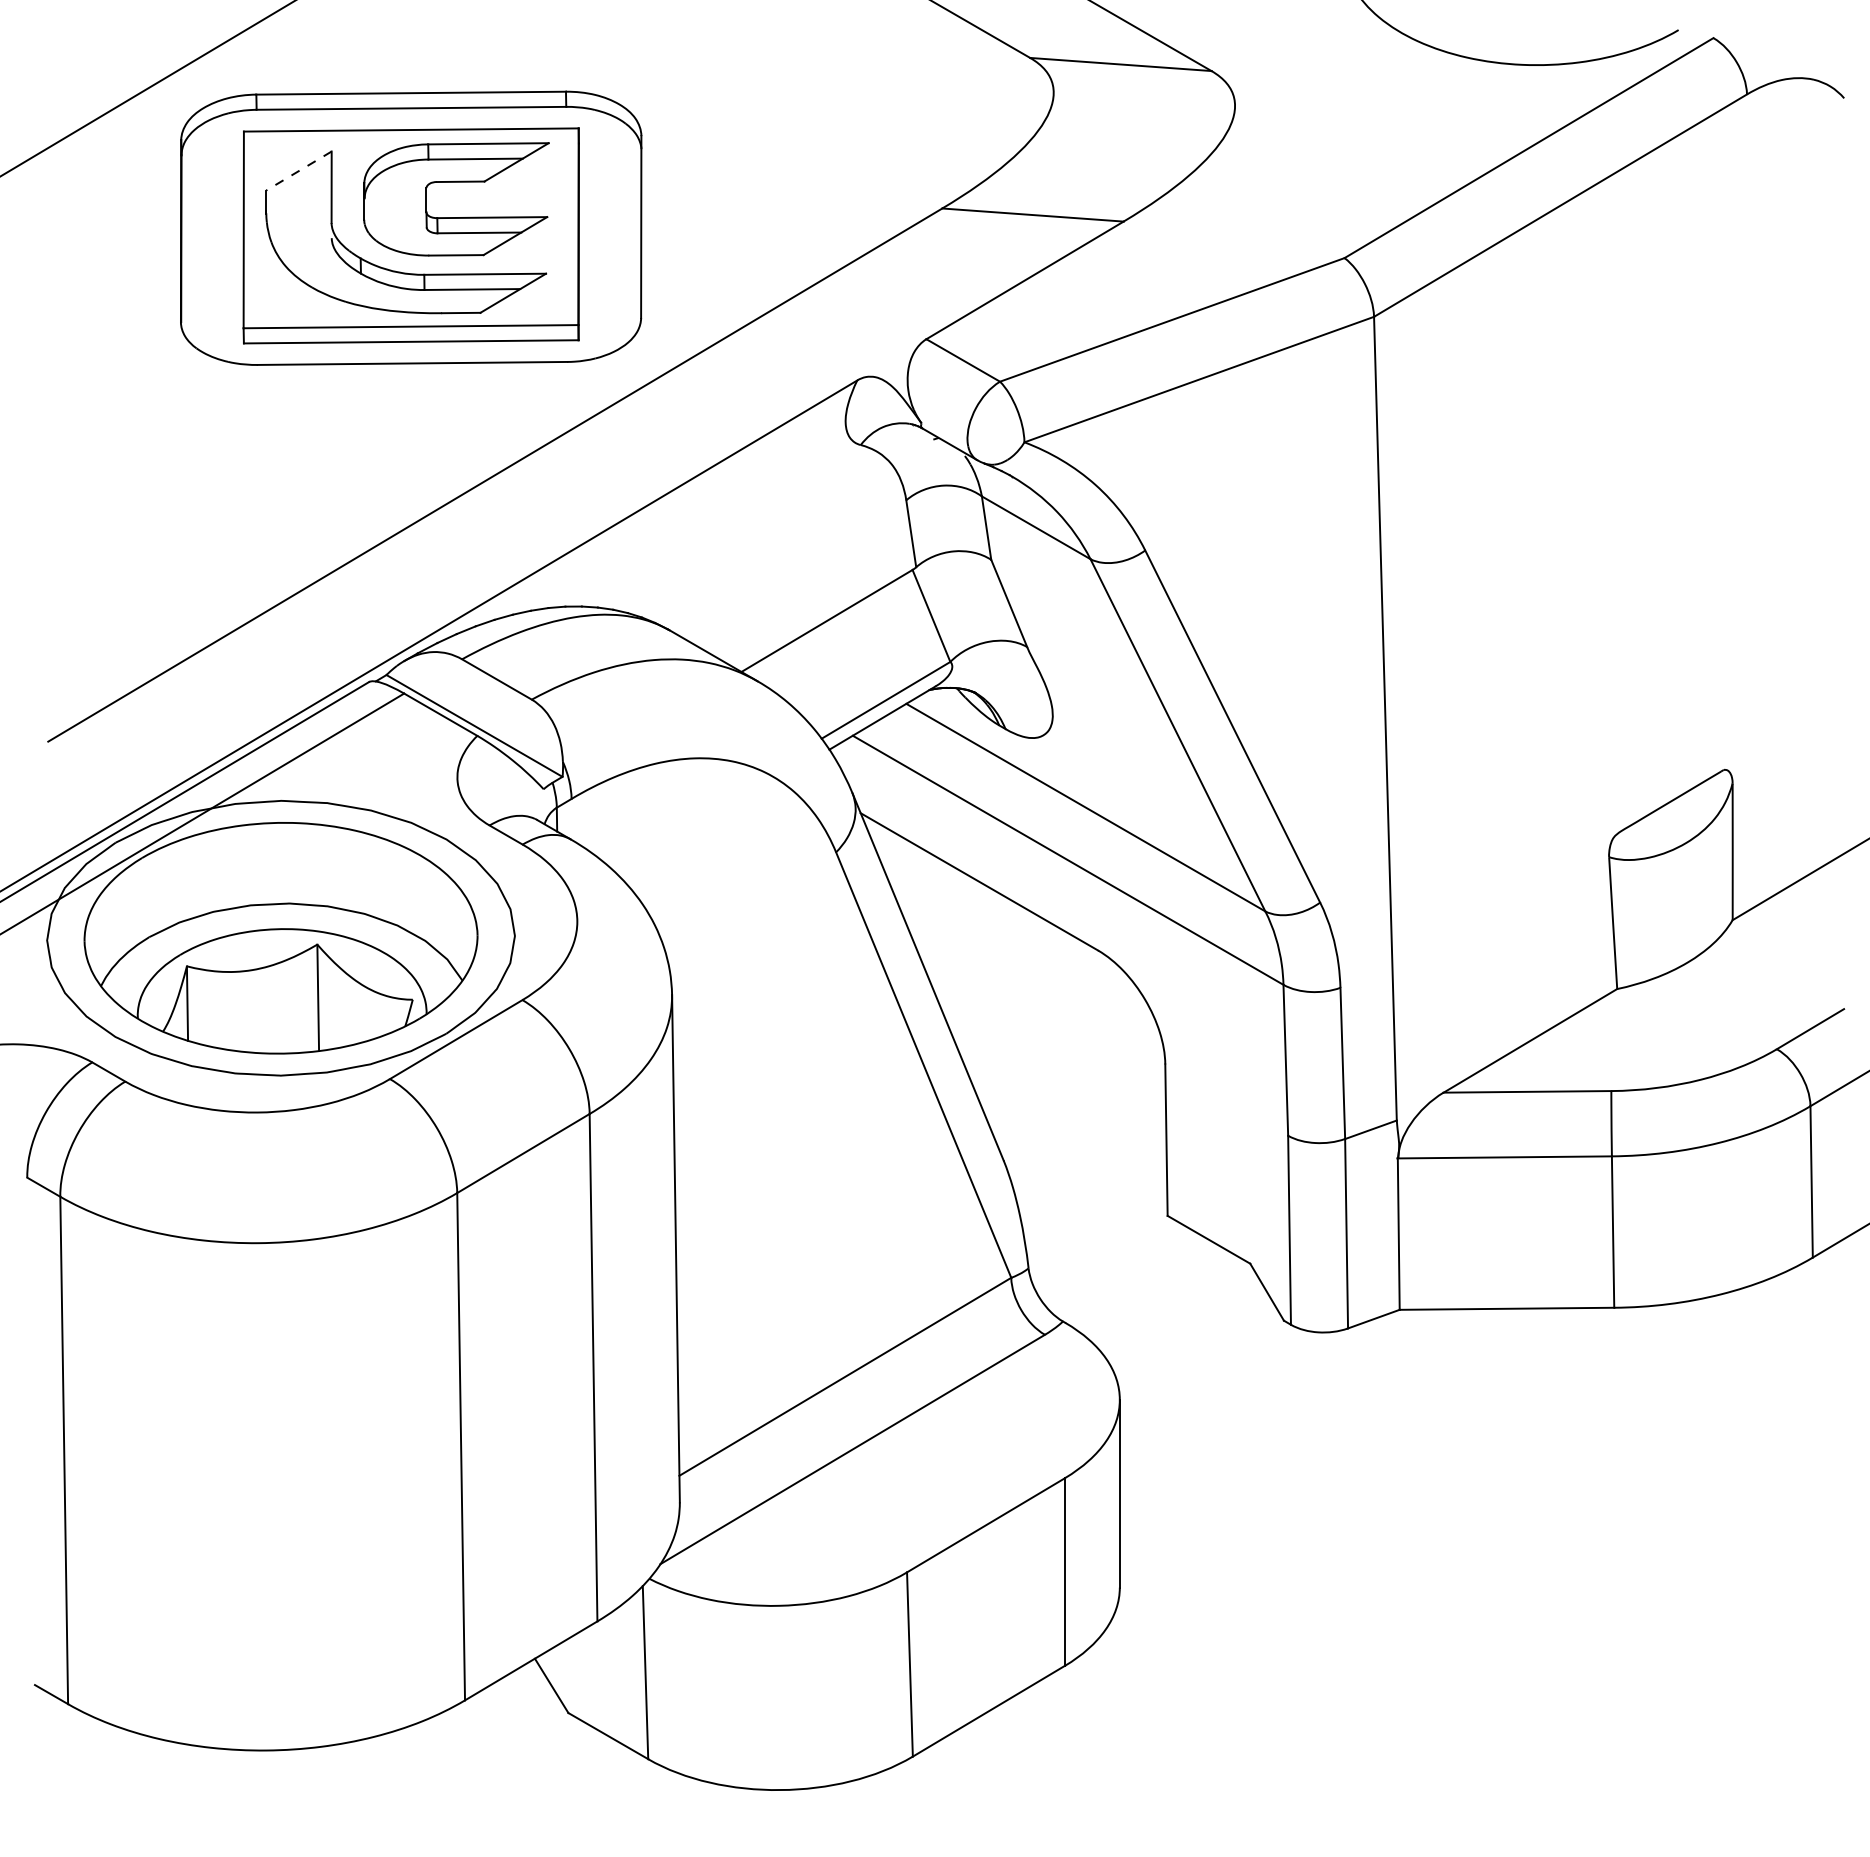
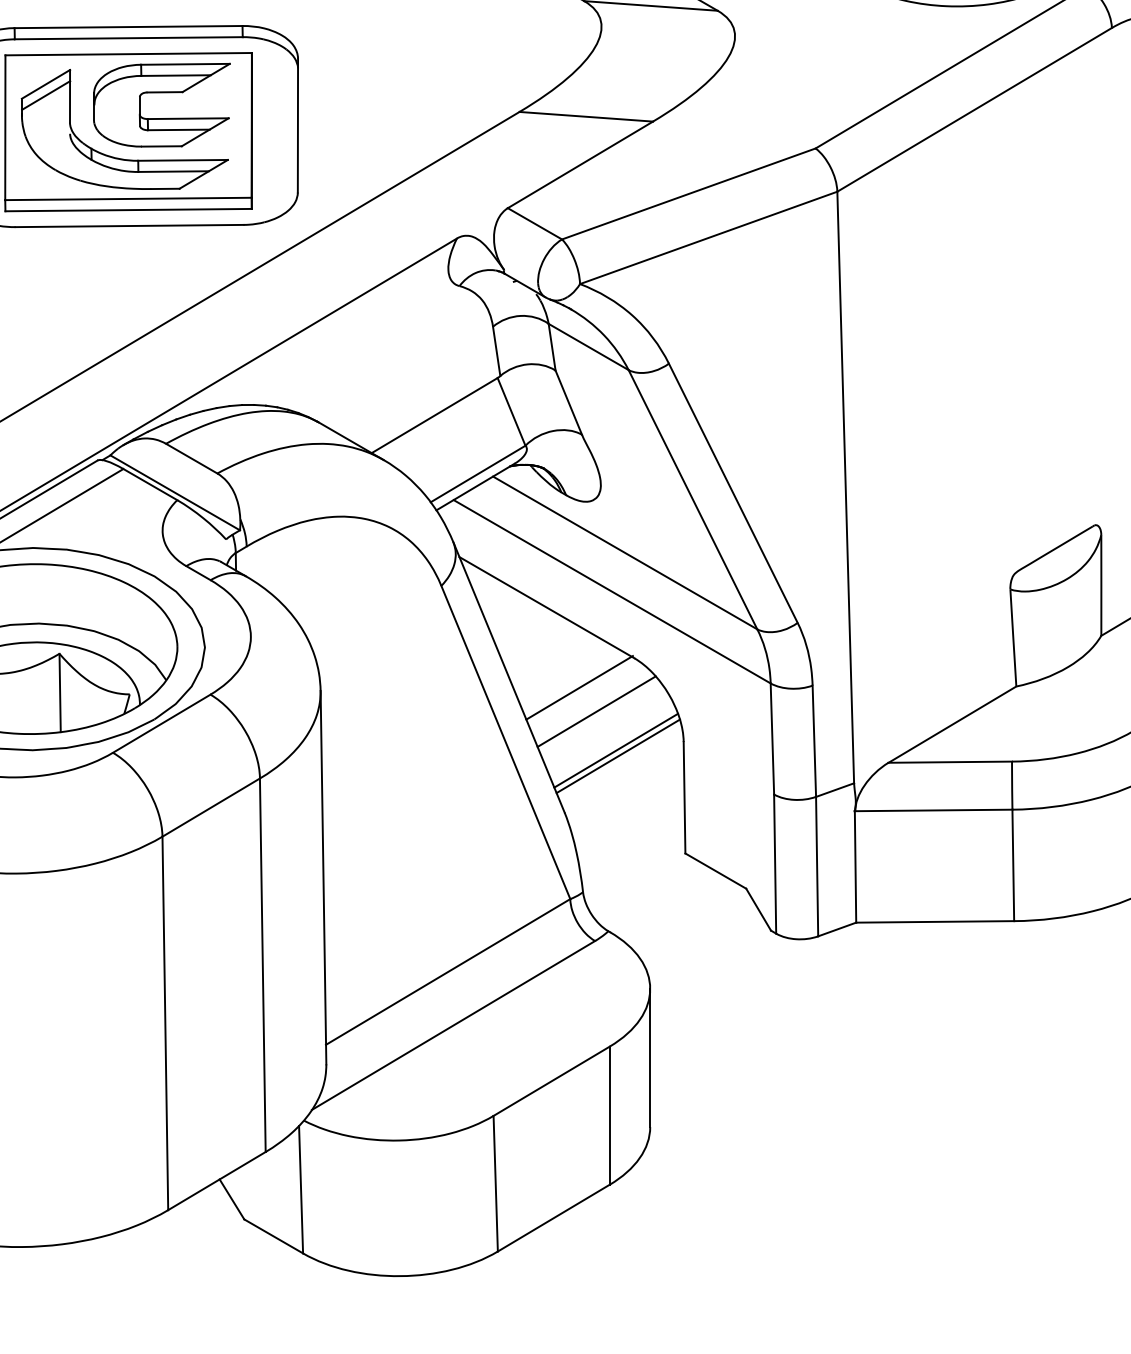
line: (298, 171) -> (45, 84), dashed -> solid
line: (298, 185) -> (45, 95), added
line: (1023, 990) -> (579, 687), added
line: (1046, 1023) -> (596, 711), added
line: (1073, 1076) -> (616, 750), added
line: (1076, 1083) -> (618, 756), added

